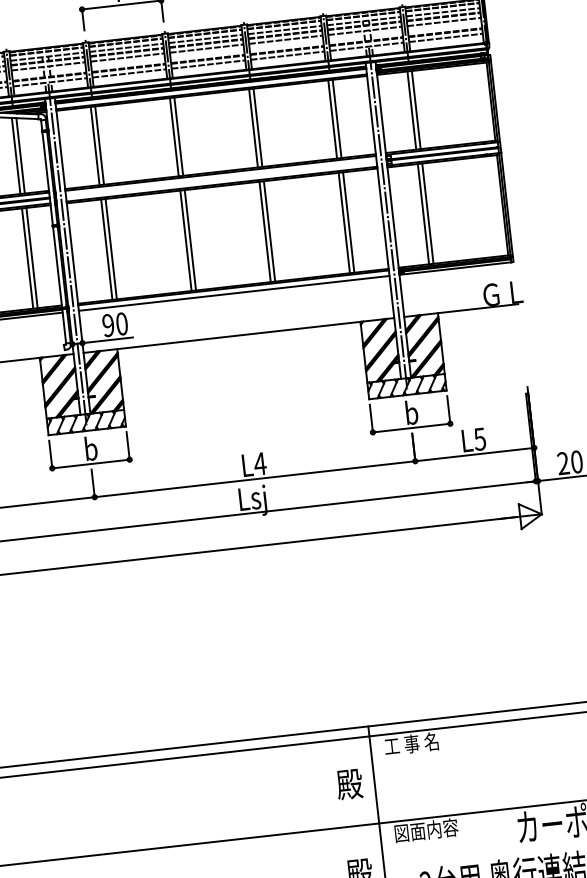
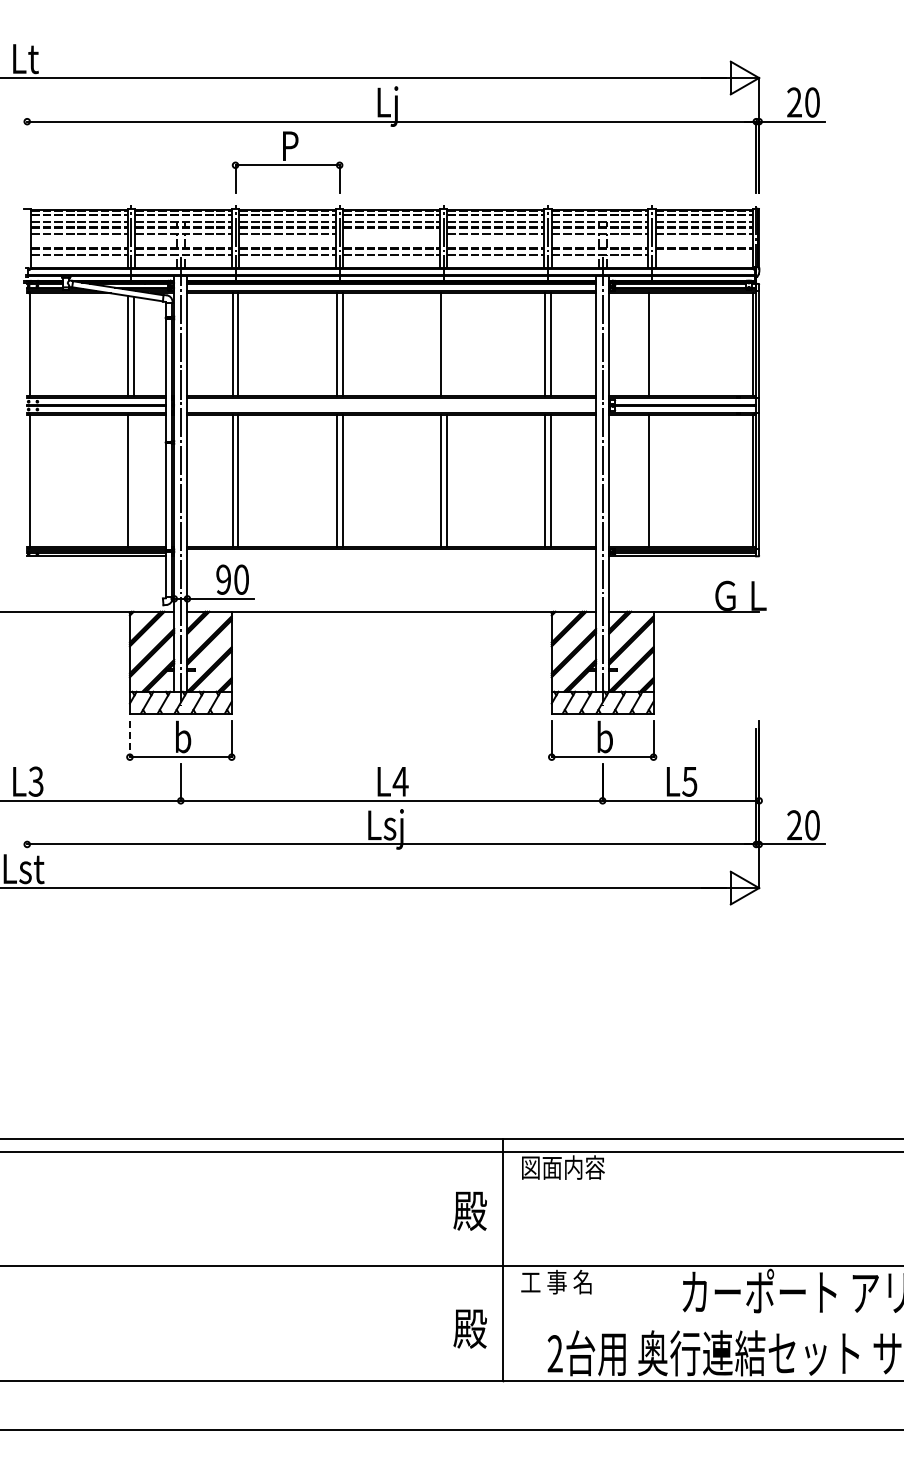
line: (445, 38) -> (703, 255), removed
line: (206, 48) -> (391, 234), removed
line: (416, 109) -> (655, 344), removed
line: (257, 127) -> (446, 344), removed
line: (428, 213) -> (655, 480), removed
line: (32, 257) -> (134, 480), removed
line: (234, 293) -> (391, 556), removed
line: (50, 454) -> (129, 739), solid -> dashed
text: (416, 743) -> (562, 1167), 工 事 名 -> 図面内容
text: (425, 830) -> (562, 1281), 図面内容 -> 工 事 名

